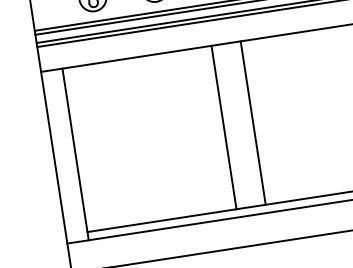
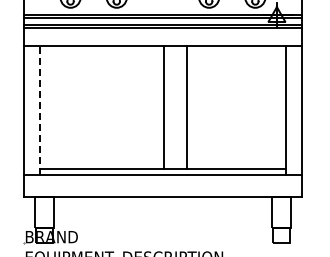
line: (252, 123) -> (186, 107), moved
line: (224, 127) -> (164, 107), moved
line: (75, 153) -> (40, 109), solid -> dashed

